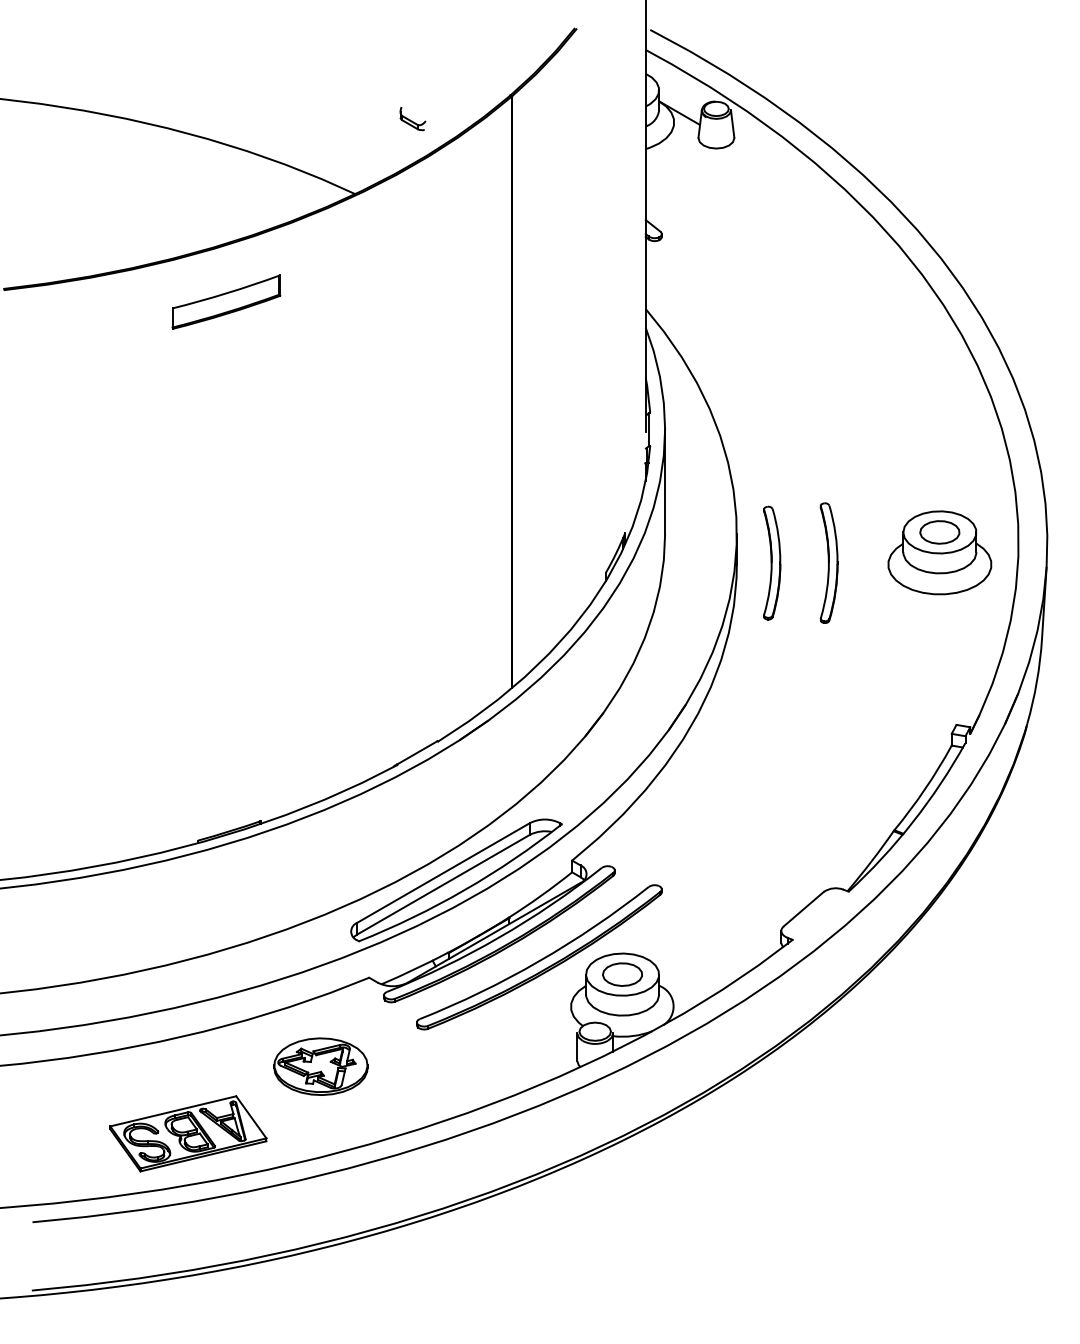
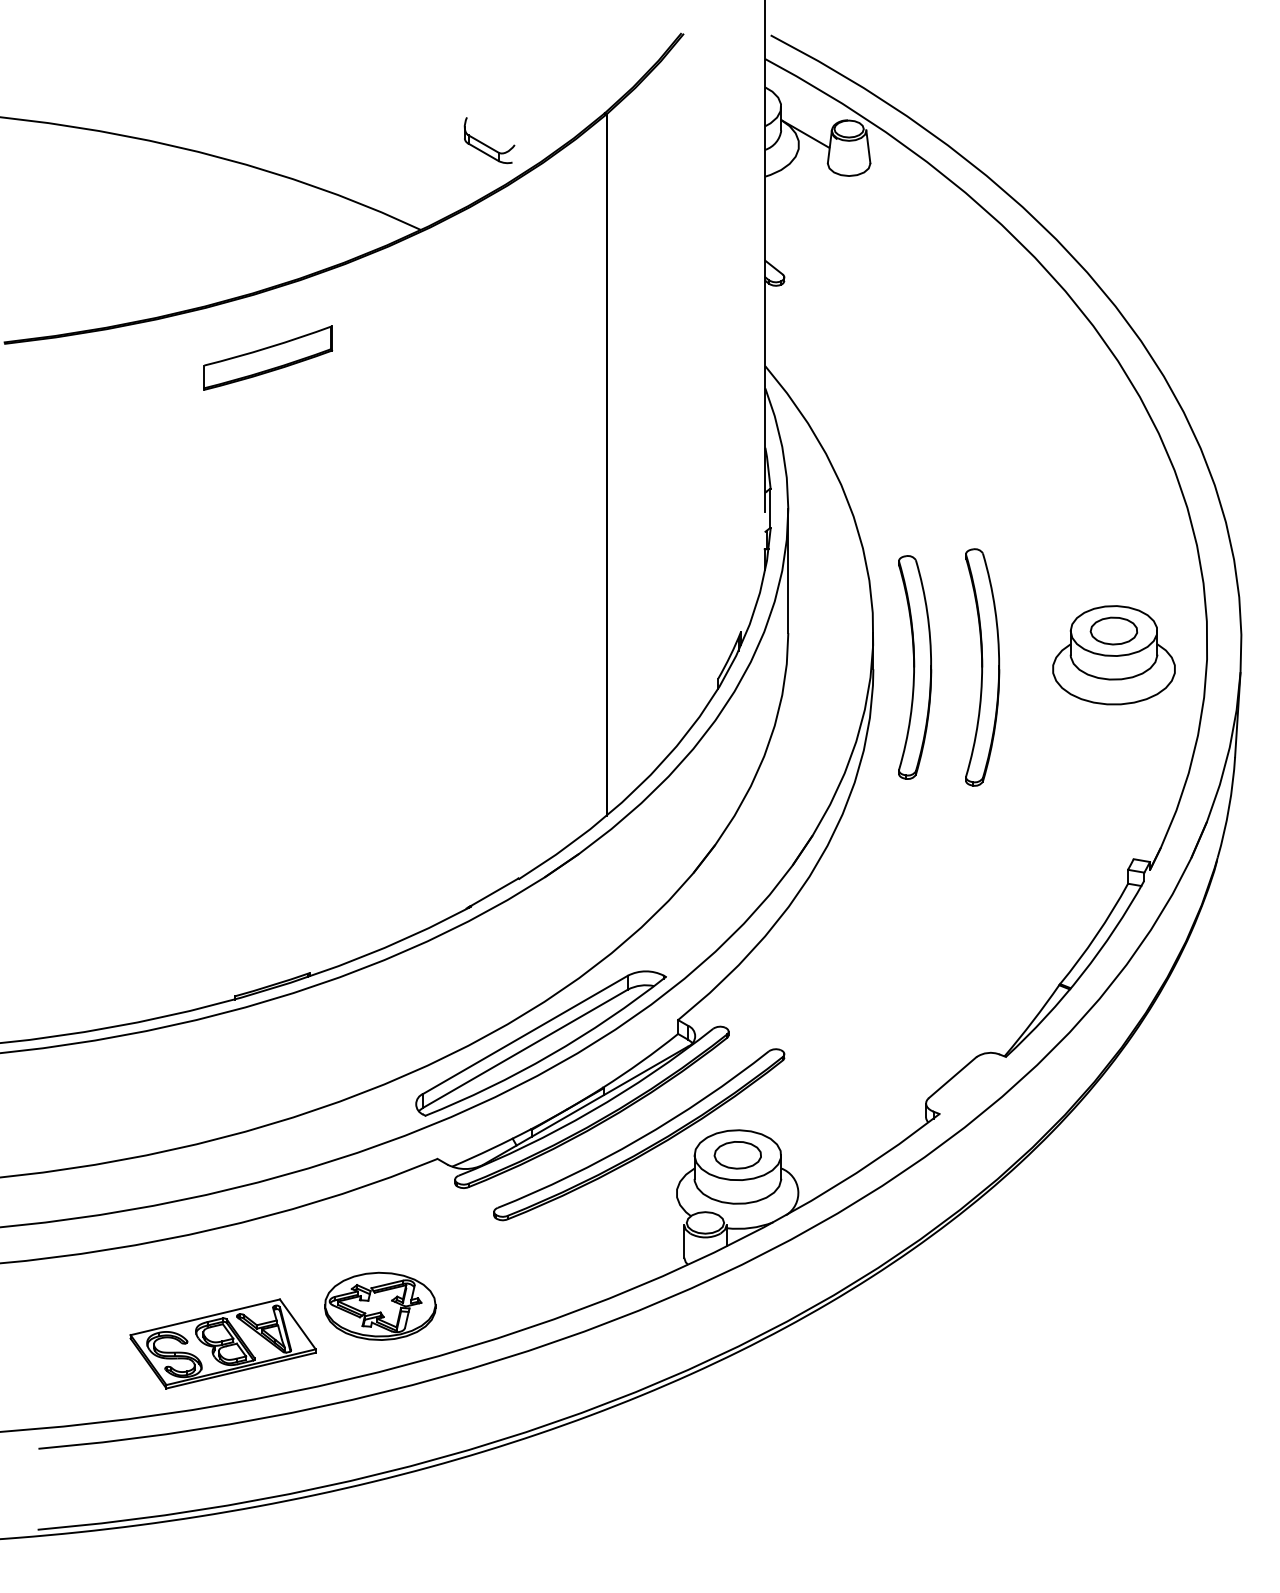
part: (413, 118) -> (489, 140), size x1.67
part: (772, 563) -> (915, 667), size x1.67
part: (828, 563) -> (982, 667), size x1.67
part: (321, 1065) -> (380, 1305), moved

